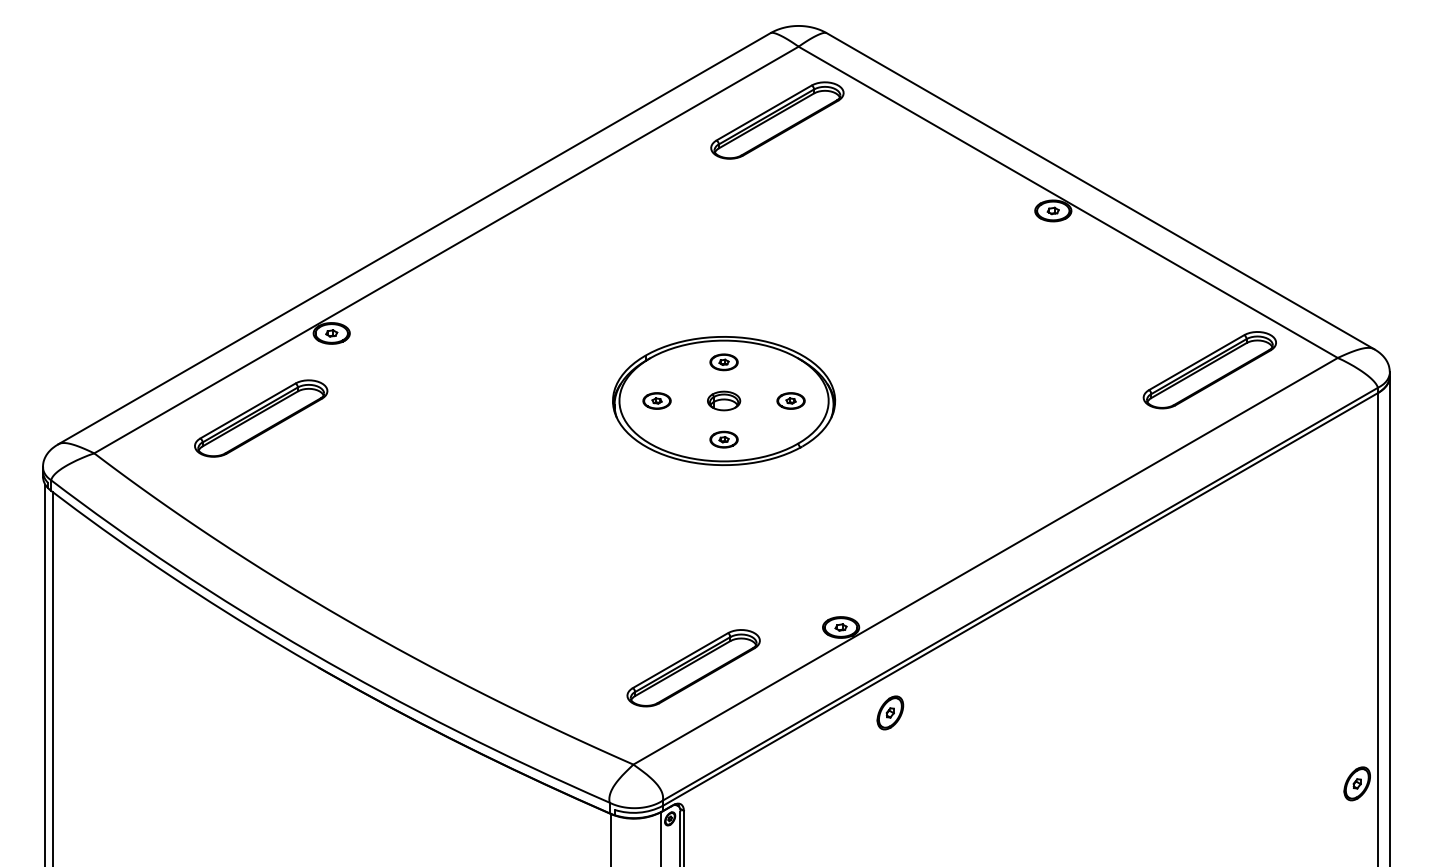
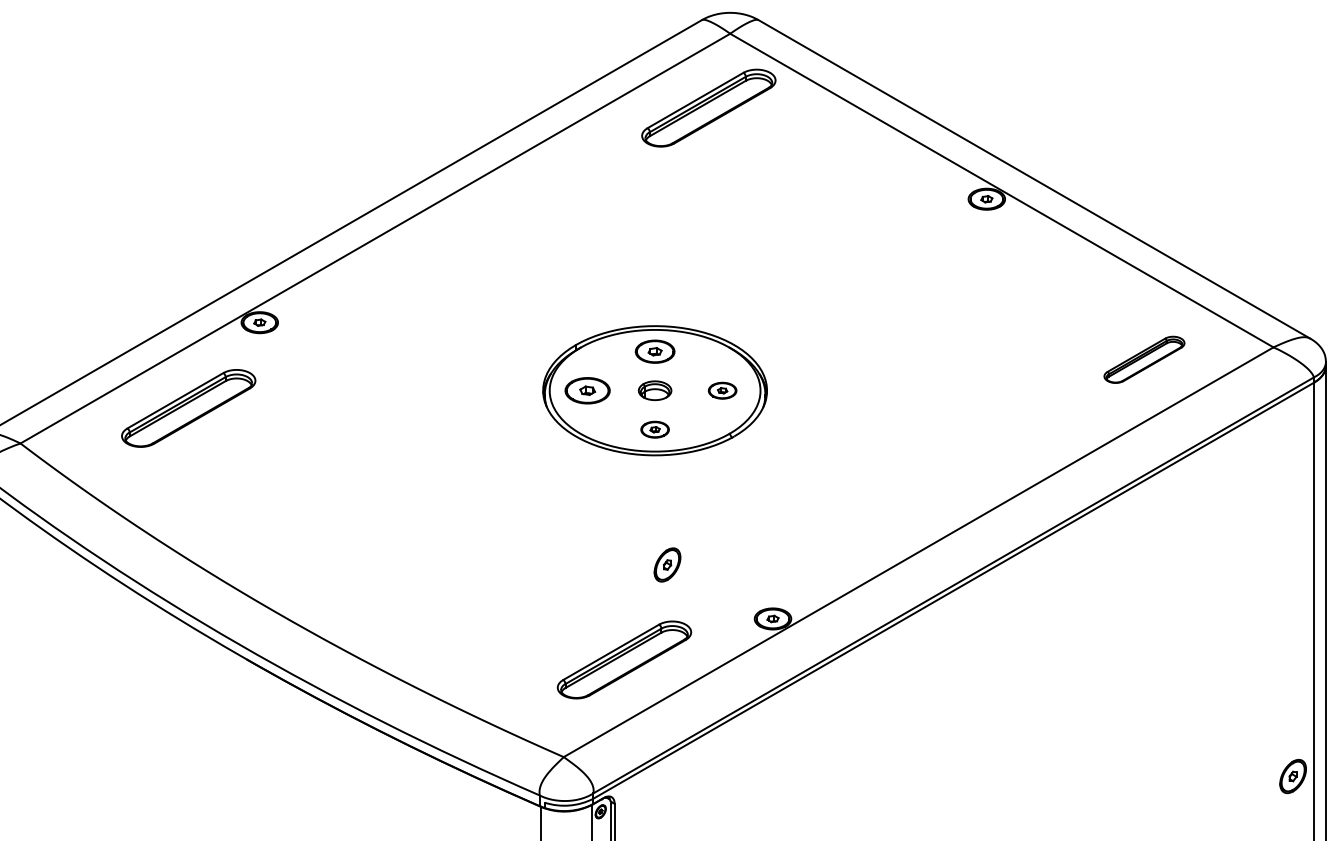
part: (723, 362) -> (654, 351), size x1.4
part: (1209, 370) -> (1144, 360), size x0.6
part: (656, 400) -> (587, 390), size x1.6
part: (890, 712) -> (667, 564), moved

